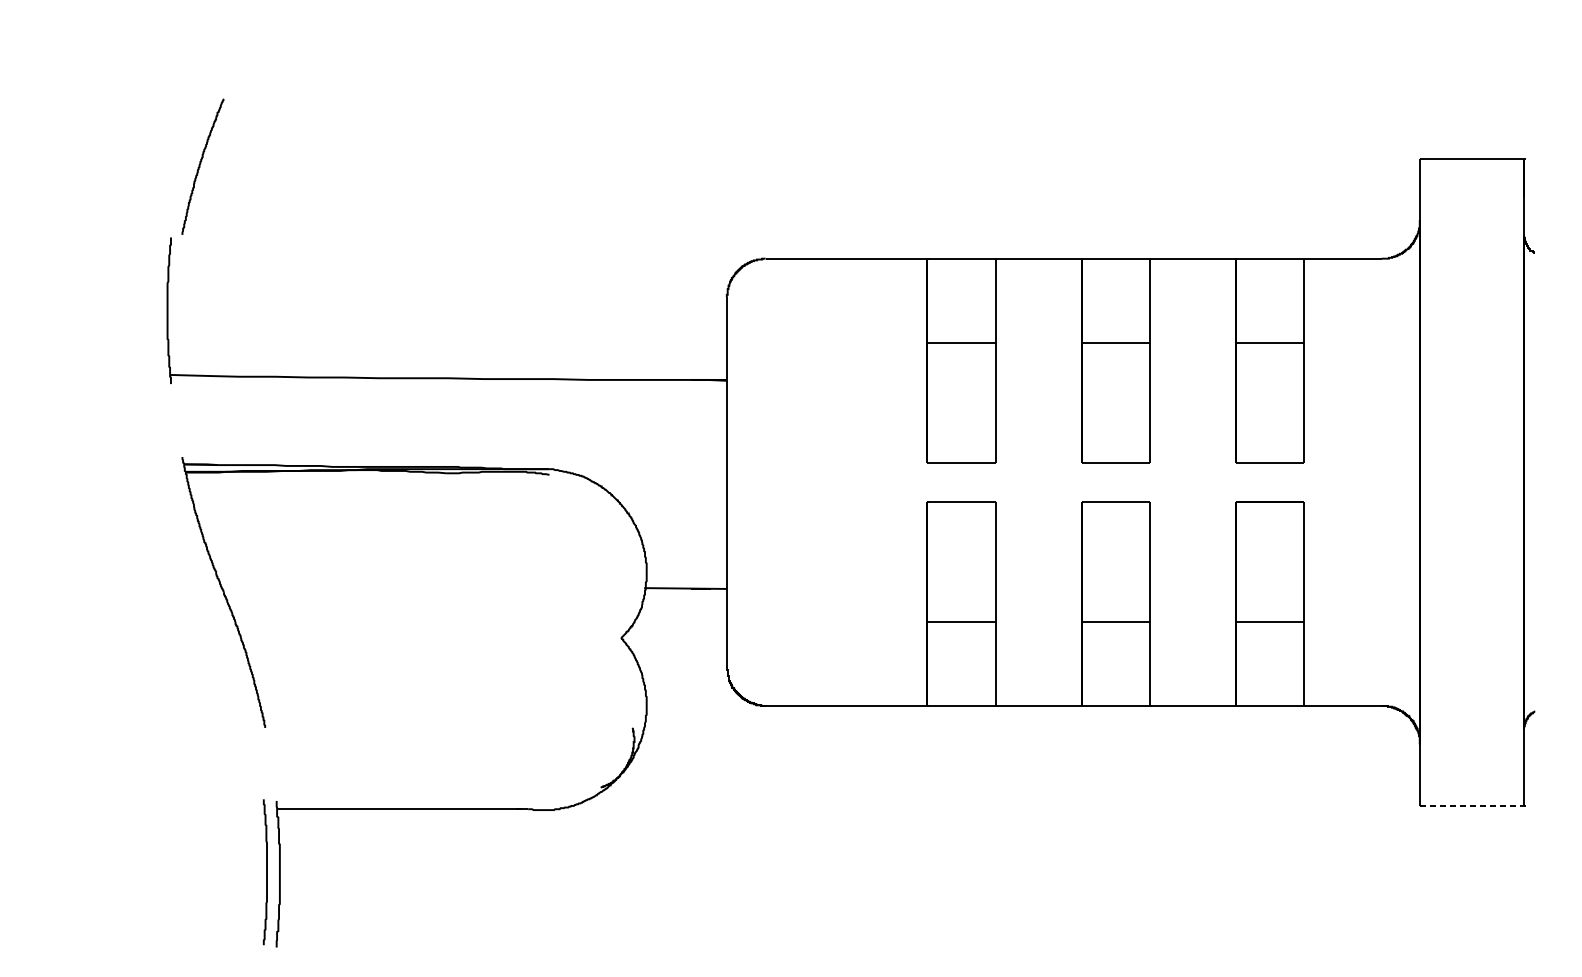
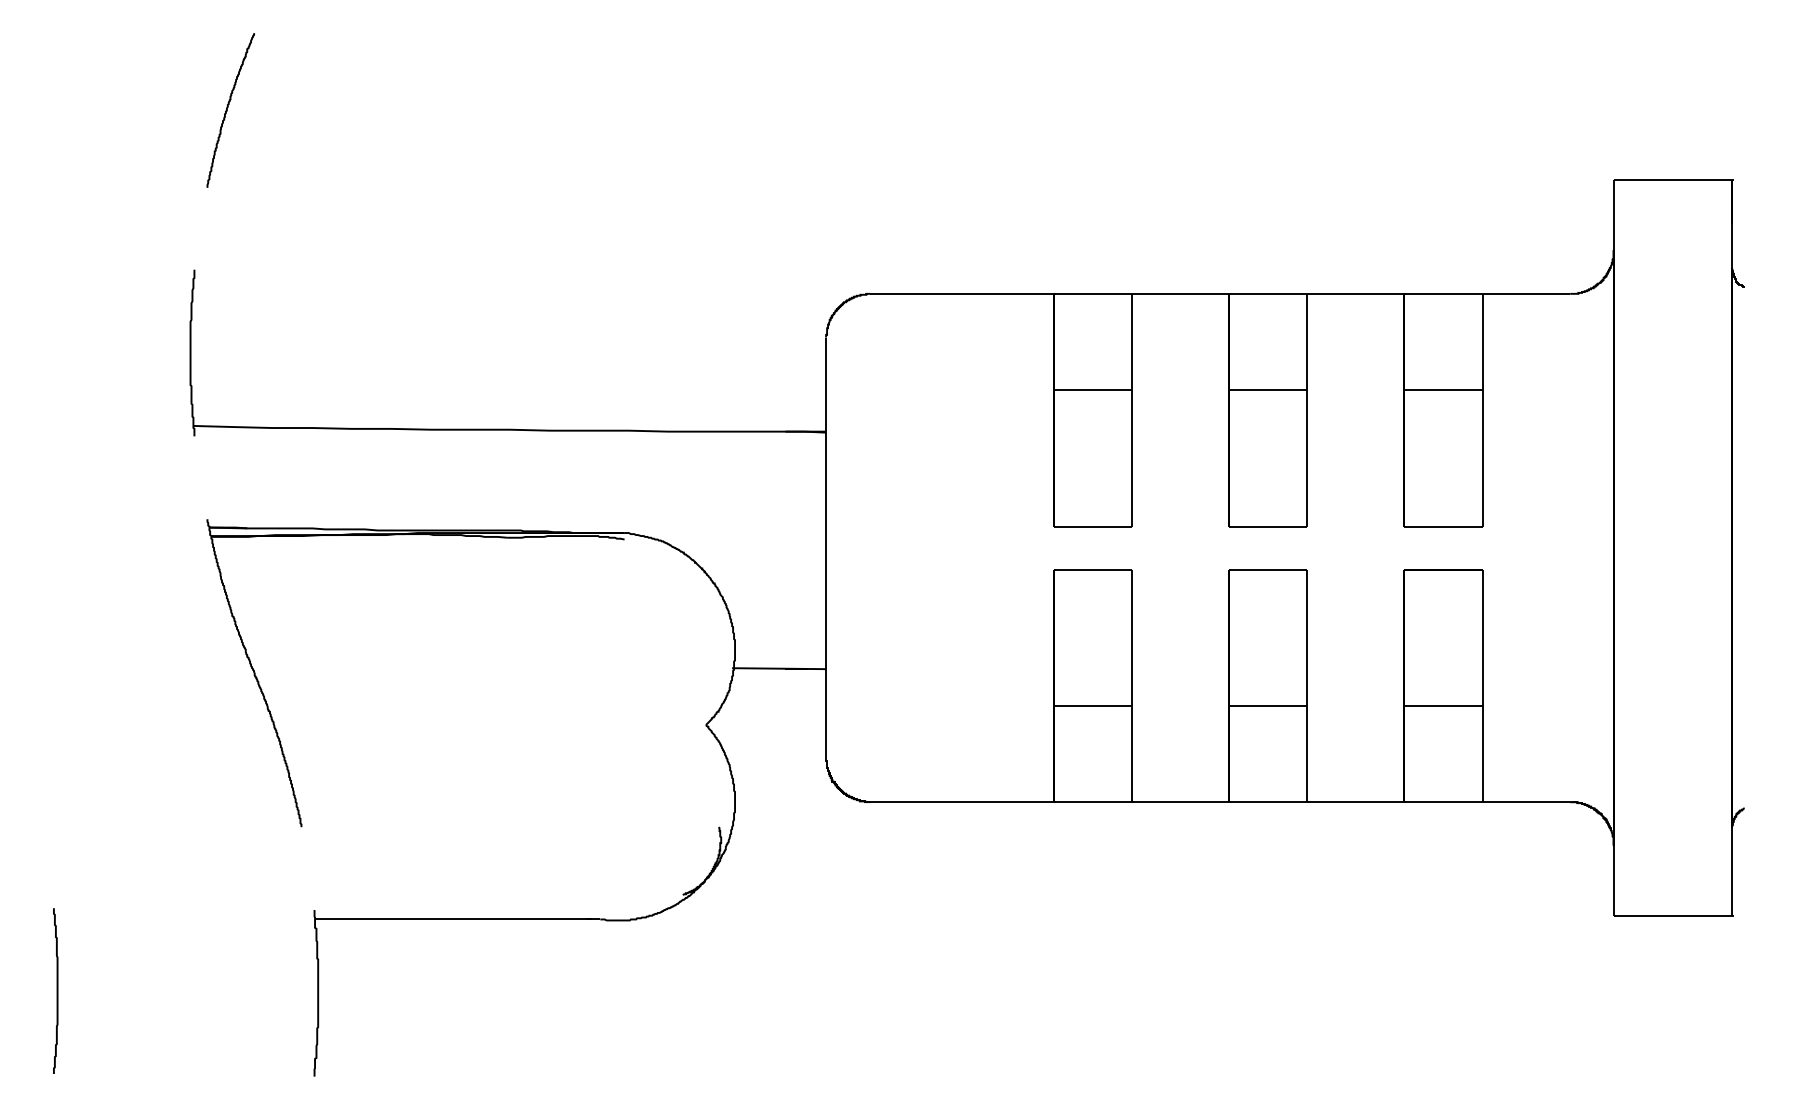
curve: (200, 166) -> (227, 110), moved
line: (1472, 805) -> (1673, 915), dashed -> solid
curve: (266, 871) -> (56, 990), moved

